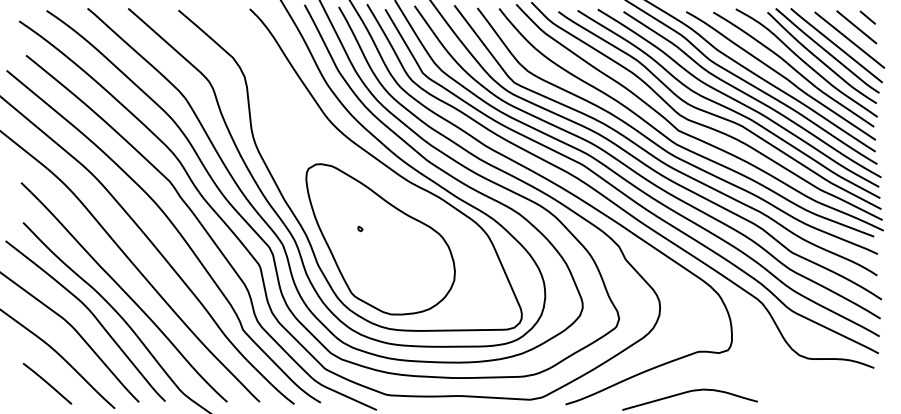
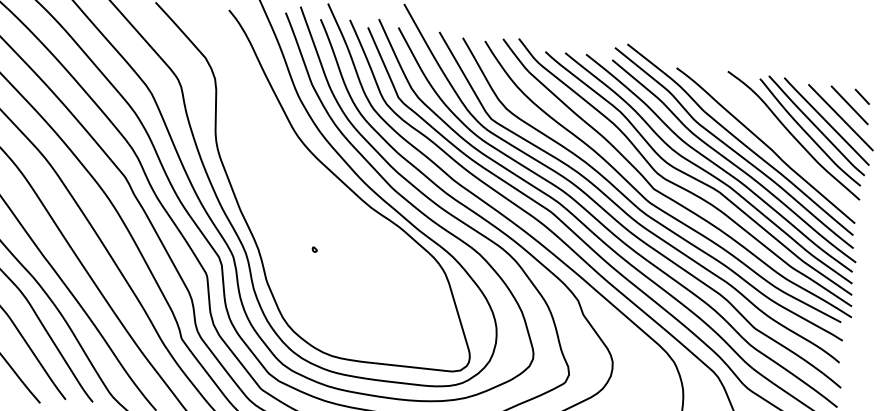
curve: (793, 69) -> (779, 140), removed
part: (380, 239) -> (334, 263), removed

